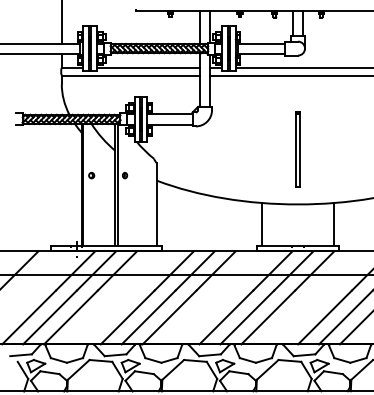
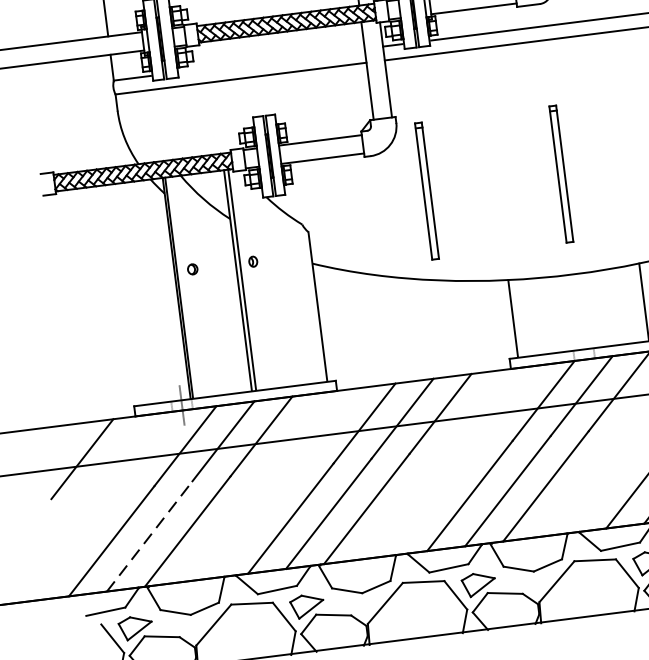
line: (149, 67) -> (272, 59), removed
part: (223, 149) -> (426, 191), added
line: (50, 317) -> (150, 536), solid -> dashed

